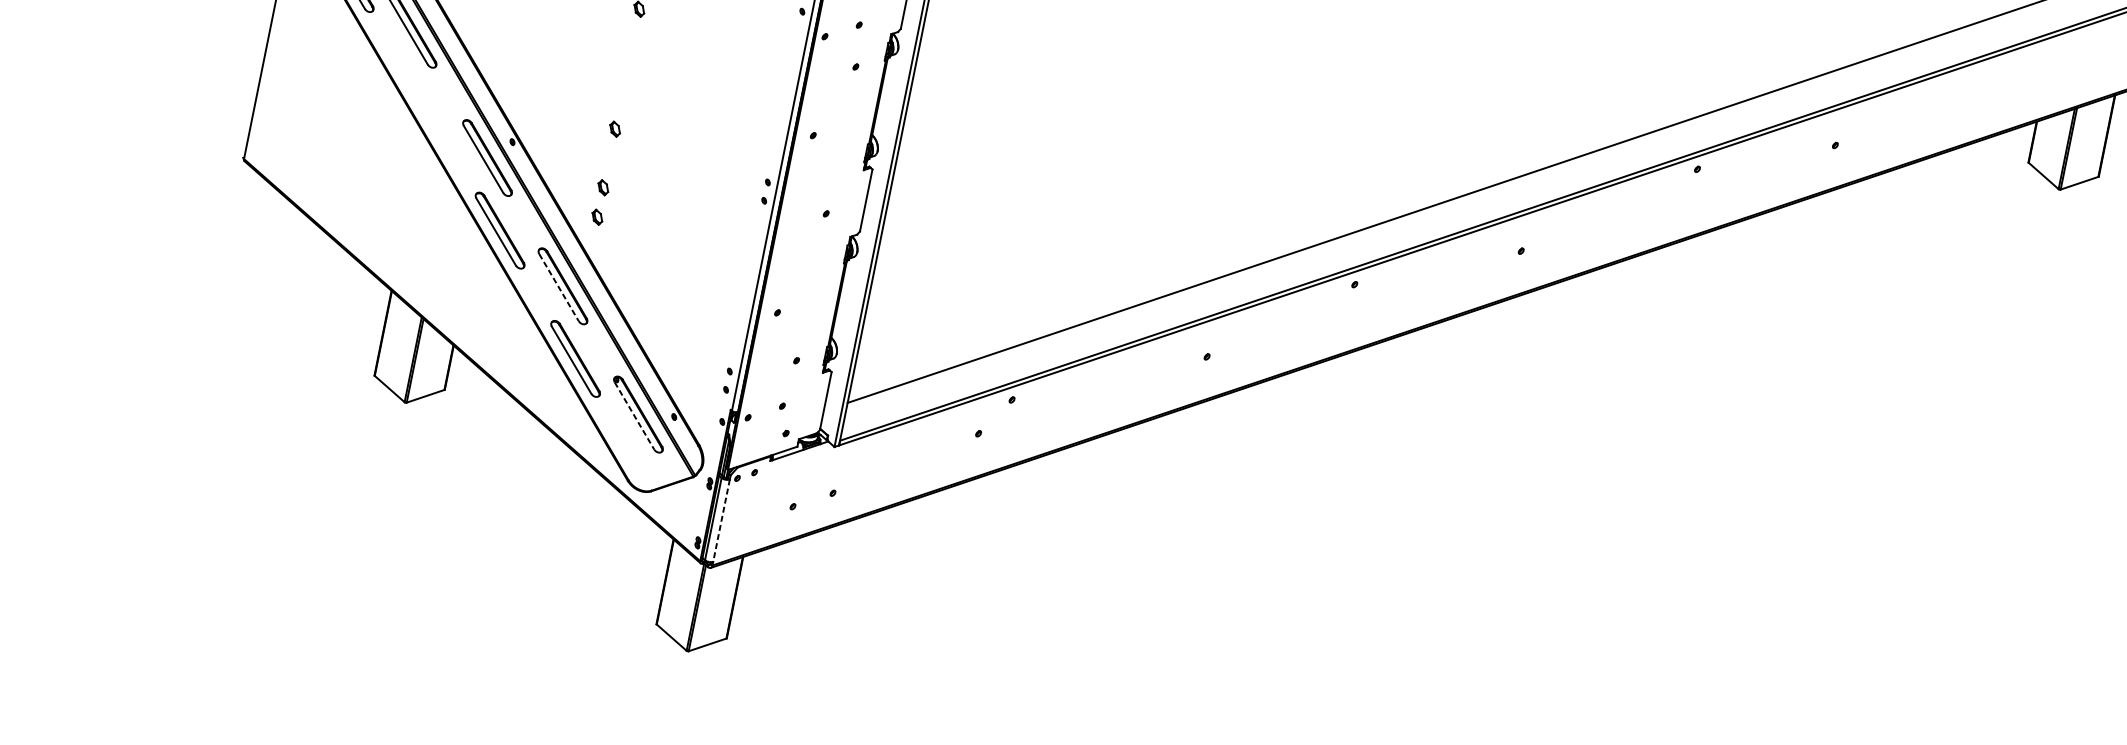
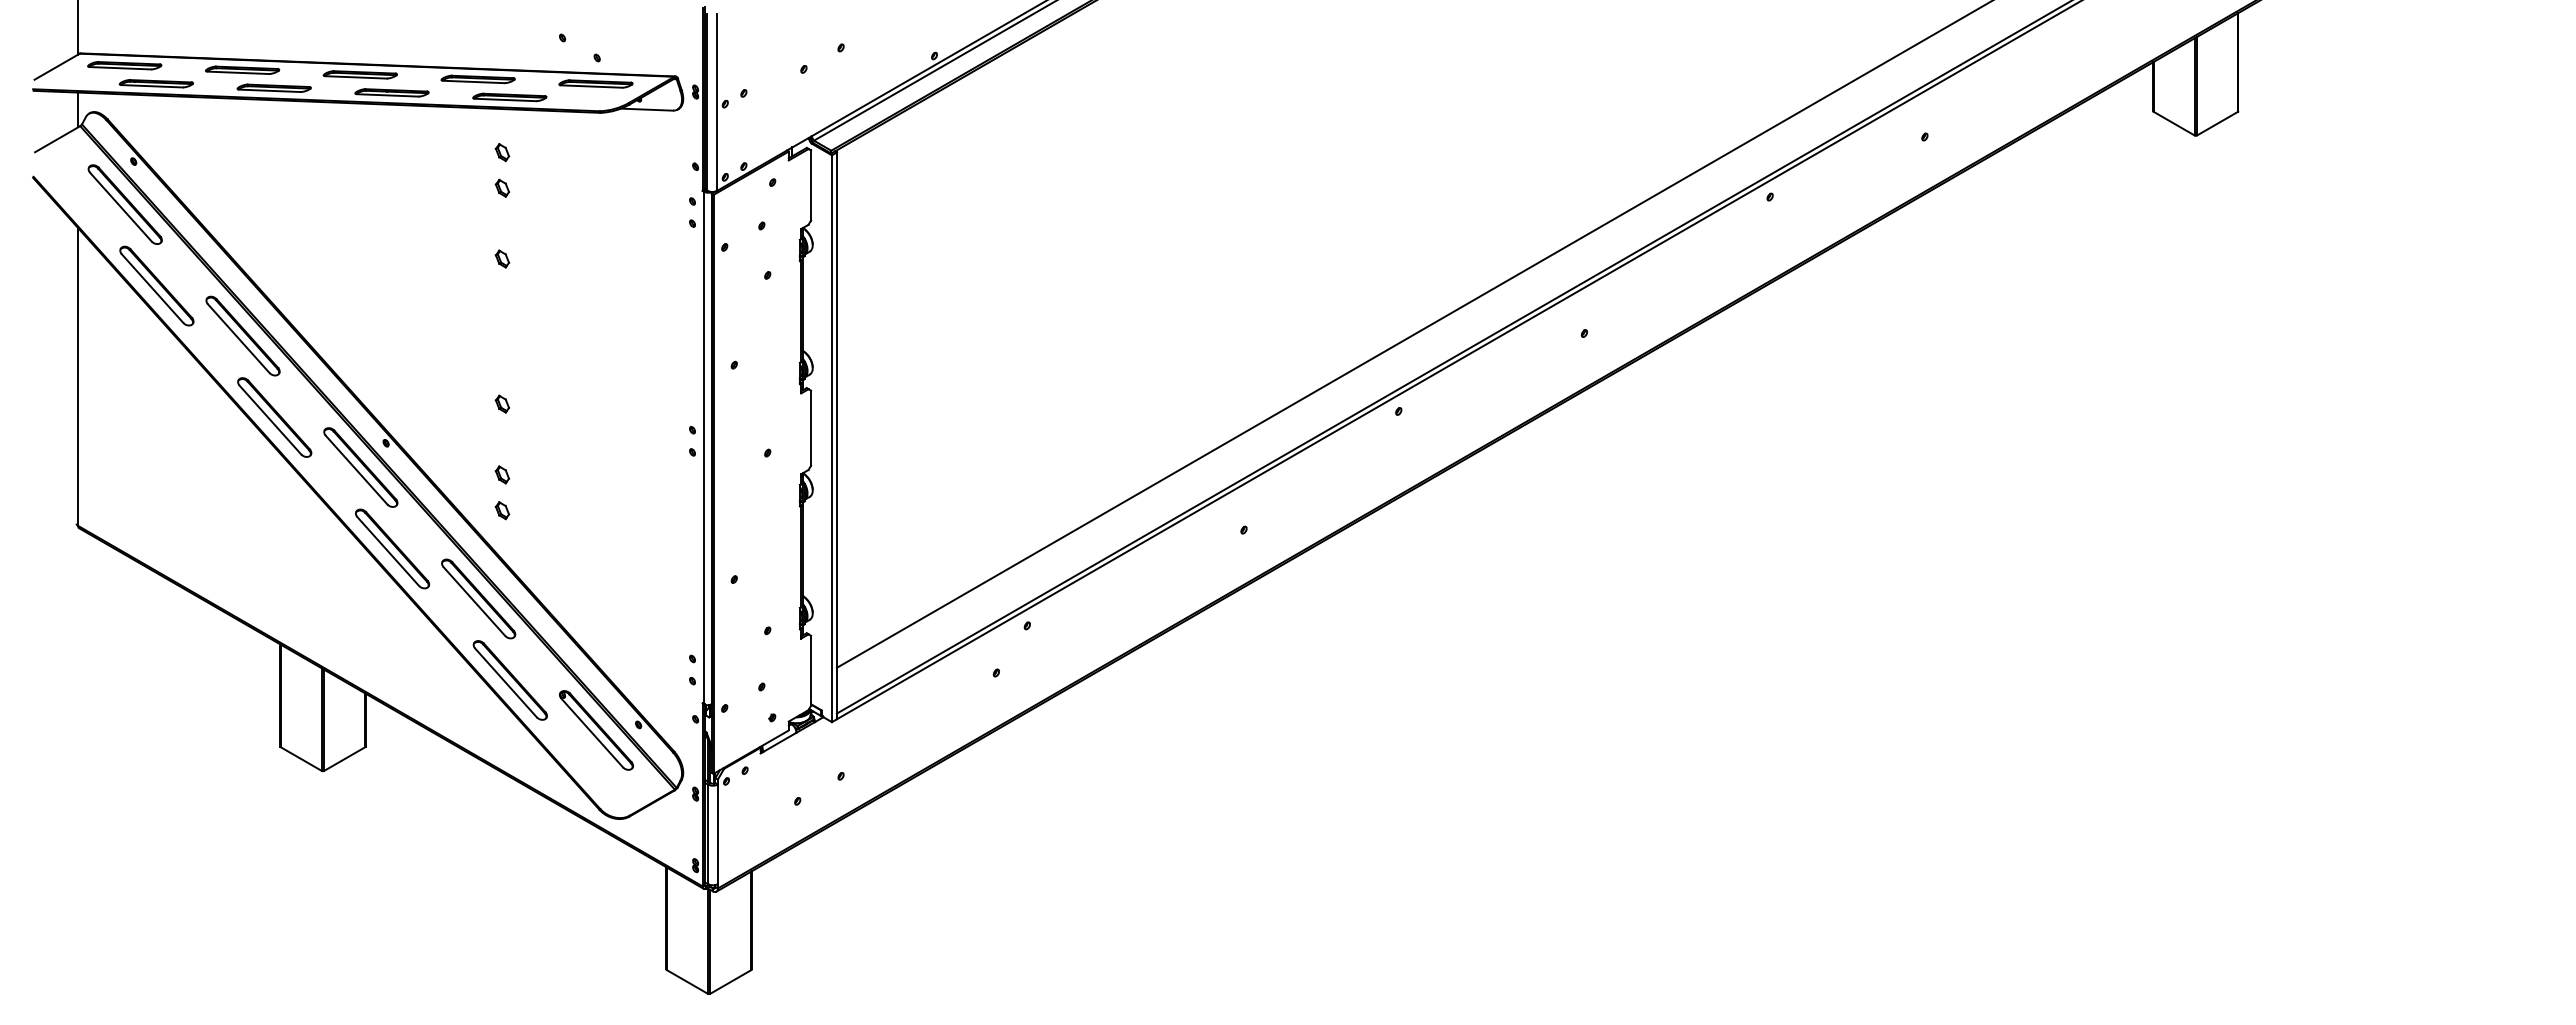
part: (424, 102) -> (274, 417), added
line: (559, 287) -> (474, 601), dashed -> solid
line: (634, 416) -> (592, 733), dashed -> solid
line: (721, 520) -> (717, 834), dashed -> solid

